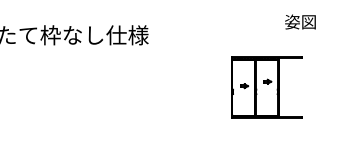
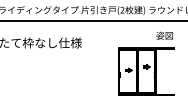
part: (267, 87) -> (146, 71), size x1.43

